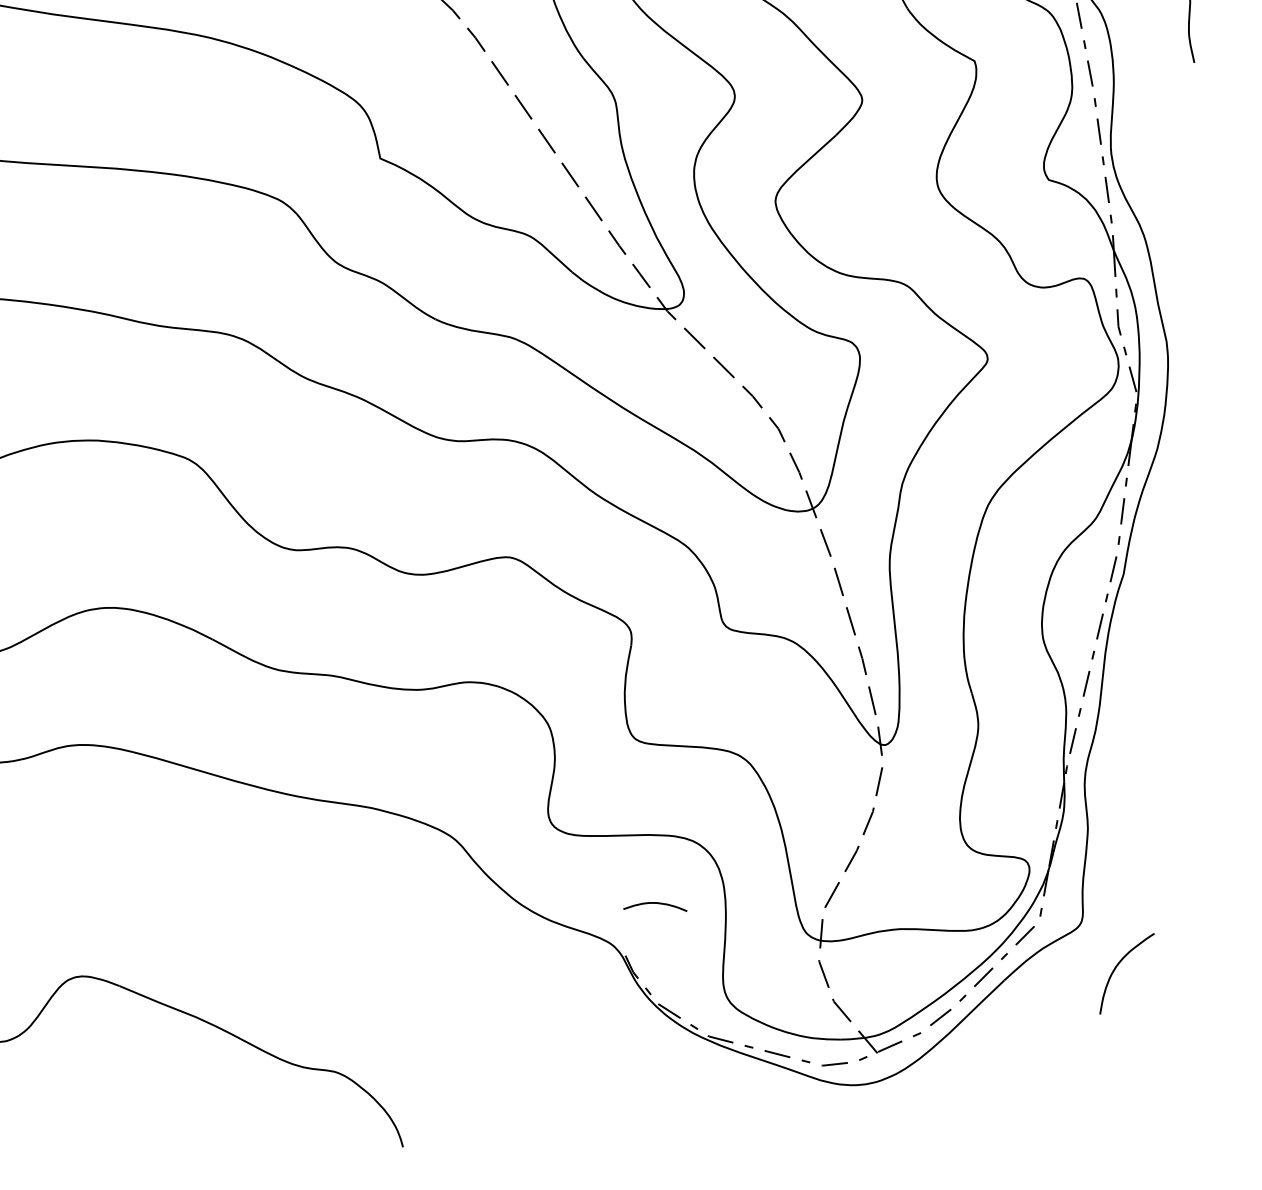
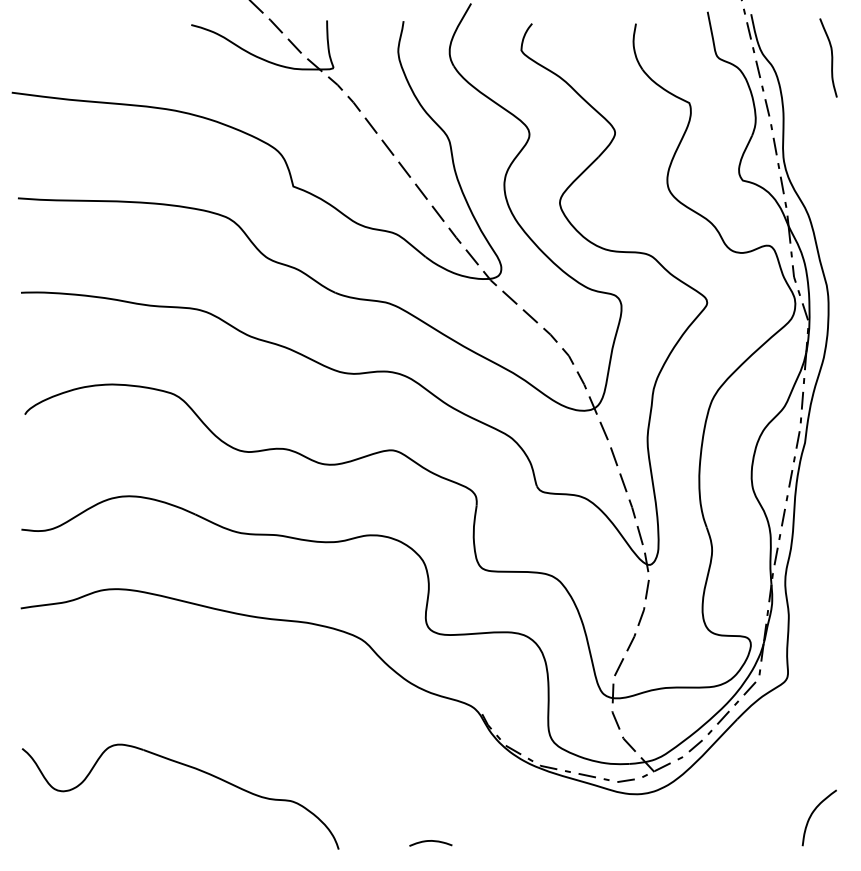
curve: (655, 903) -> (430, 841), moved
curve: (1118, 966) -> (813, 813), moved

